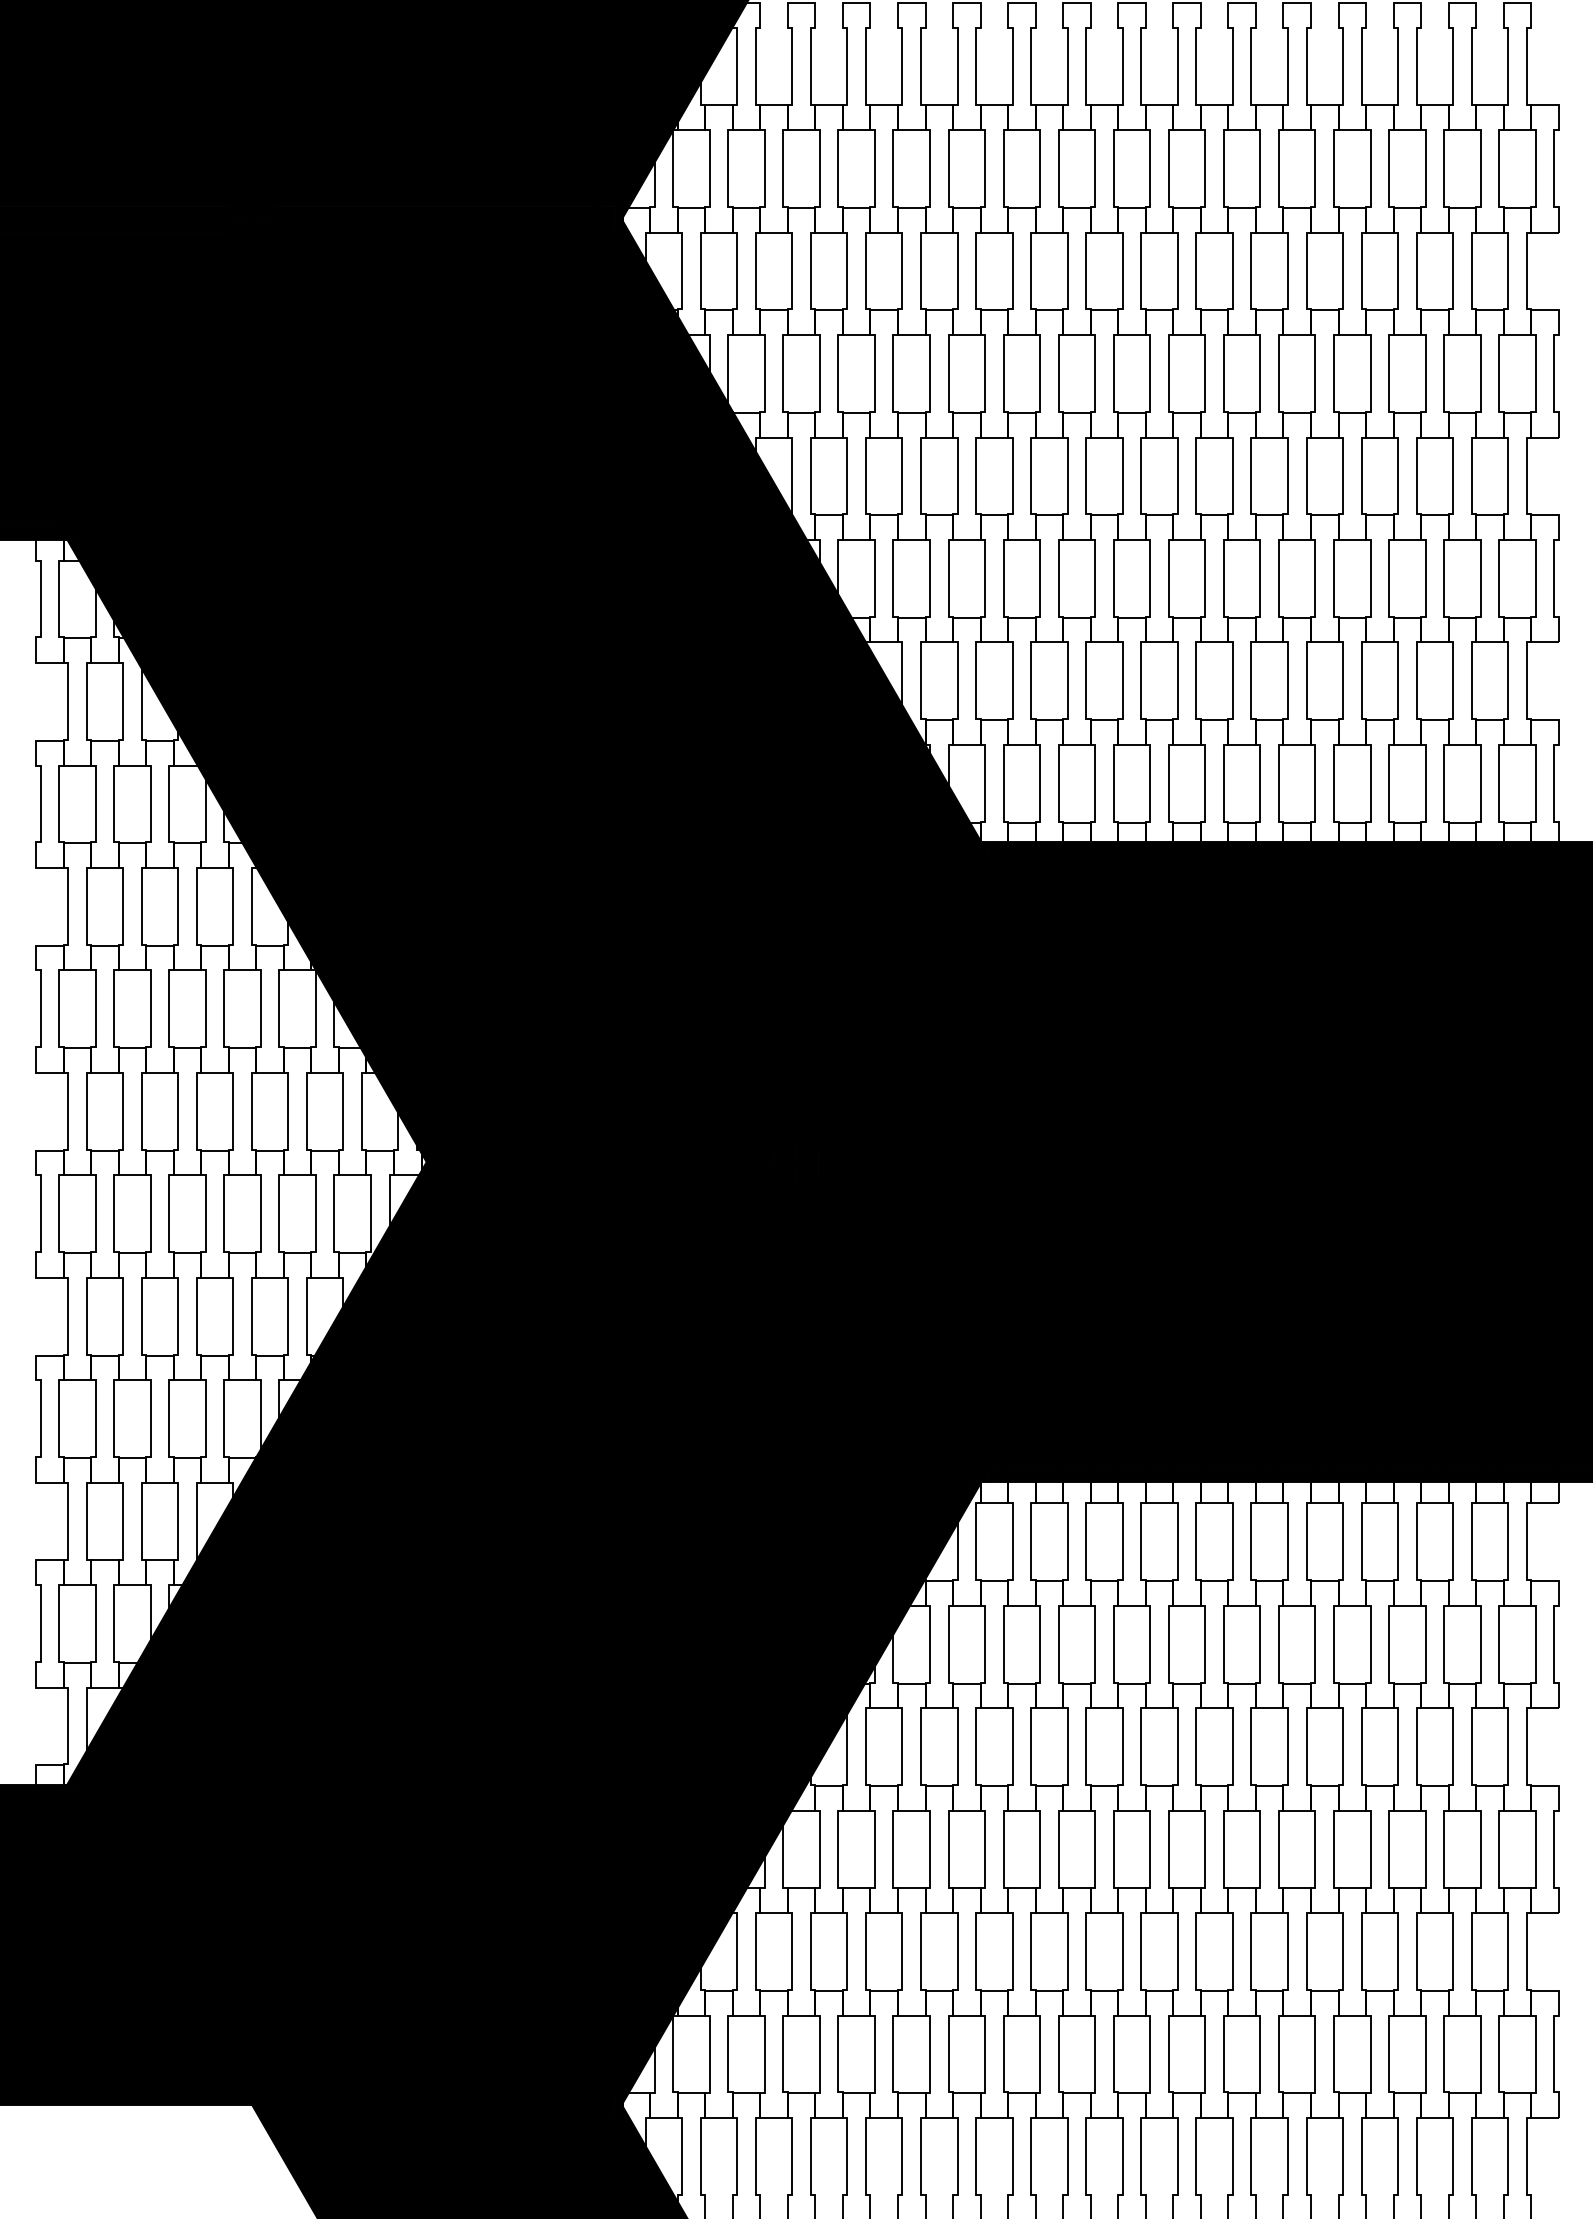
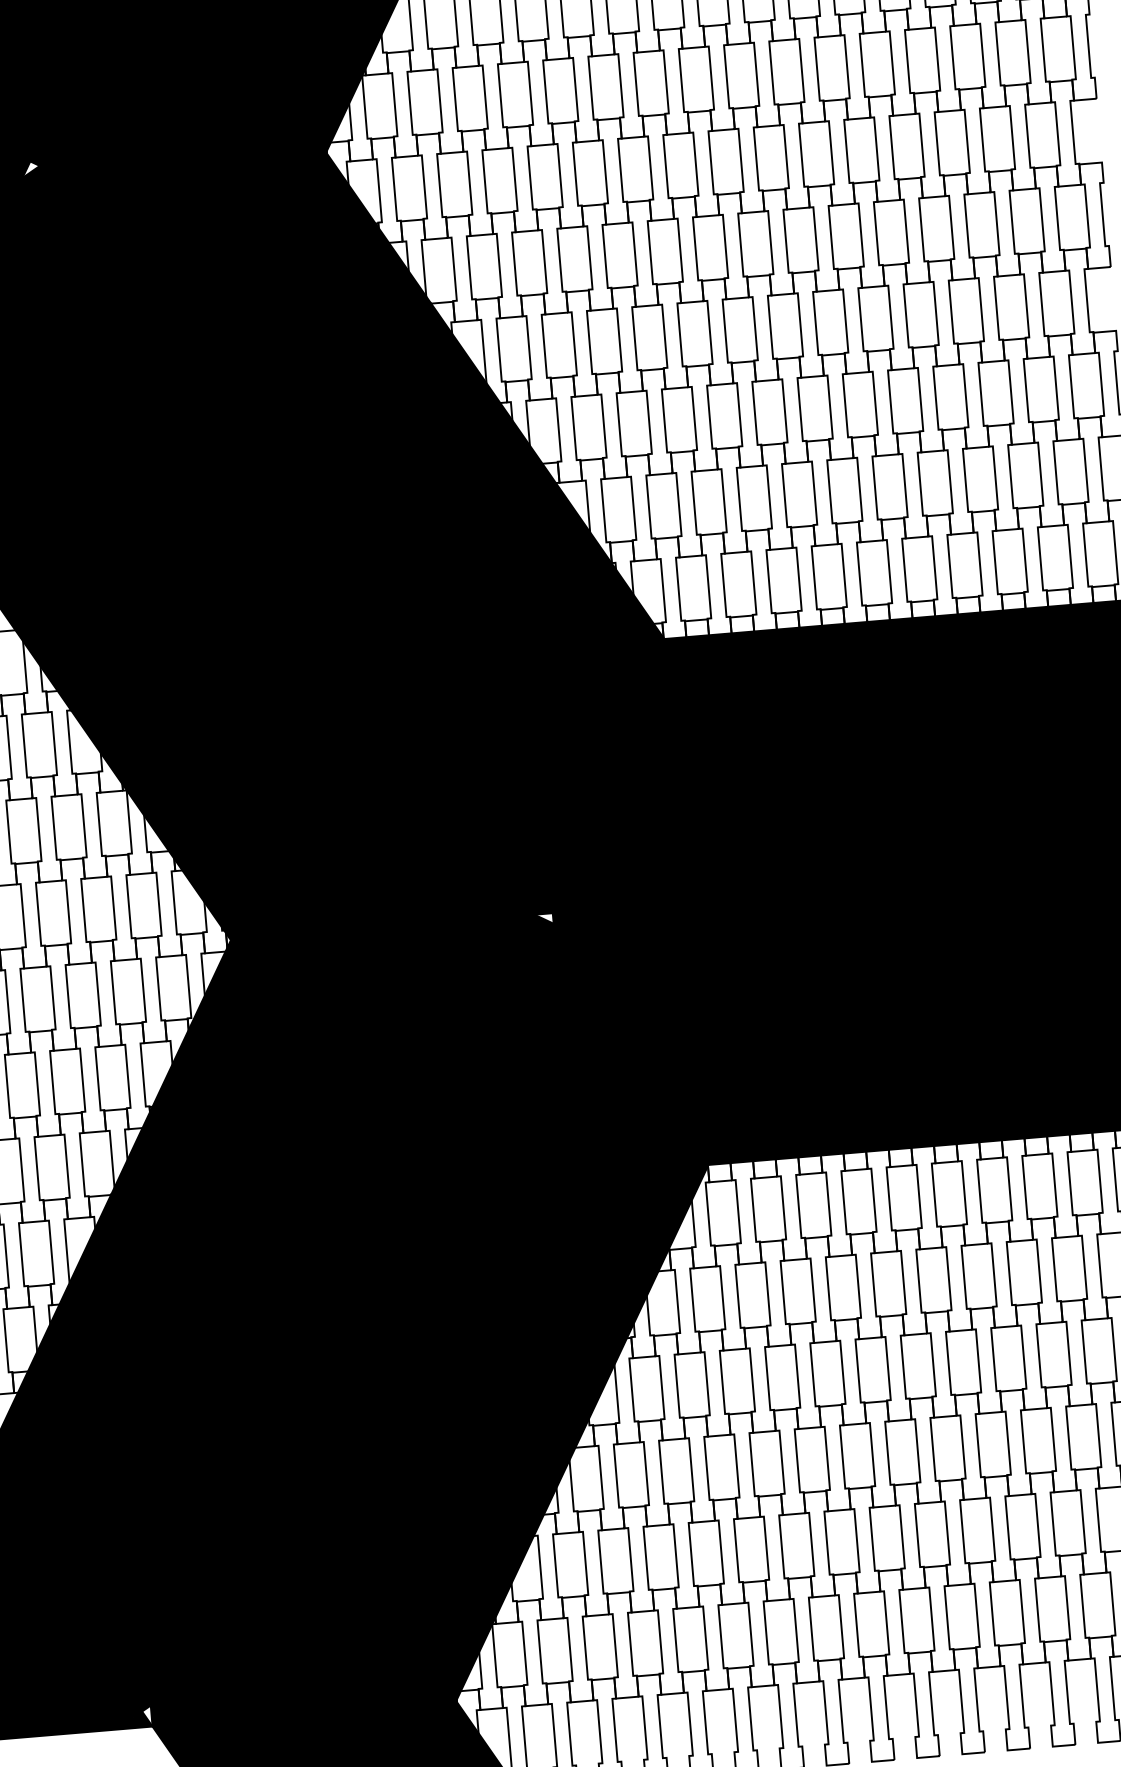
fill: (263, 209) -> (31, 169), removed
fill: (807, 1168) -> (544, 919), removed
fill: (246, 2091) -> (147, 1715), removed

